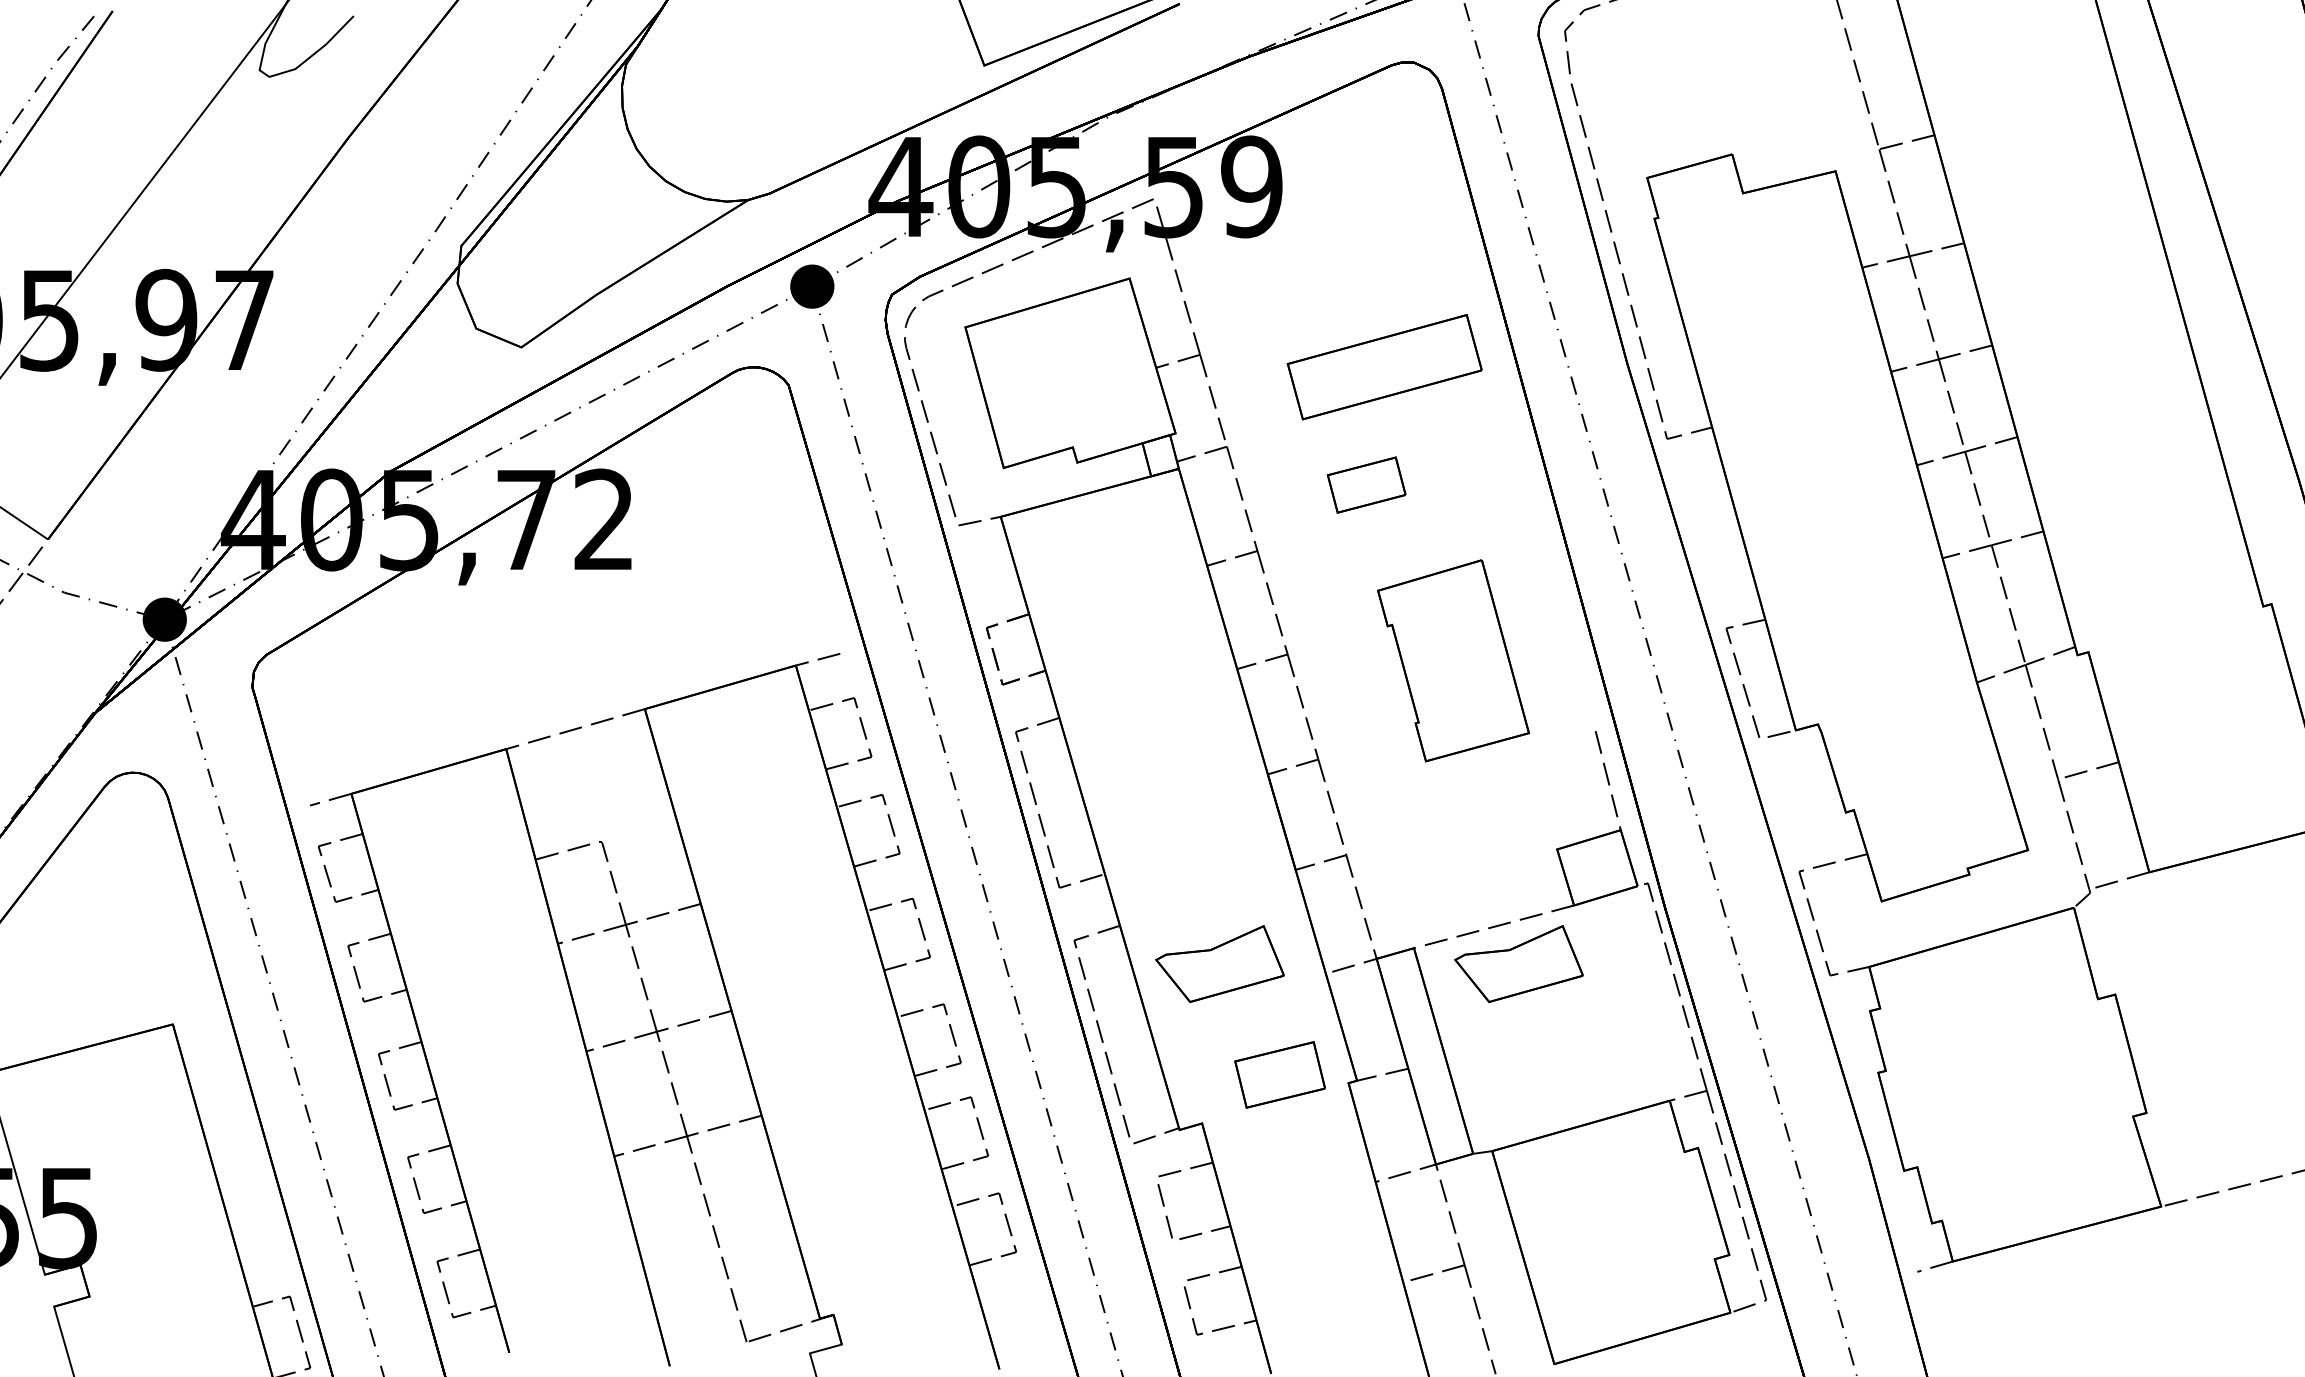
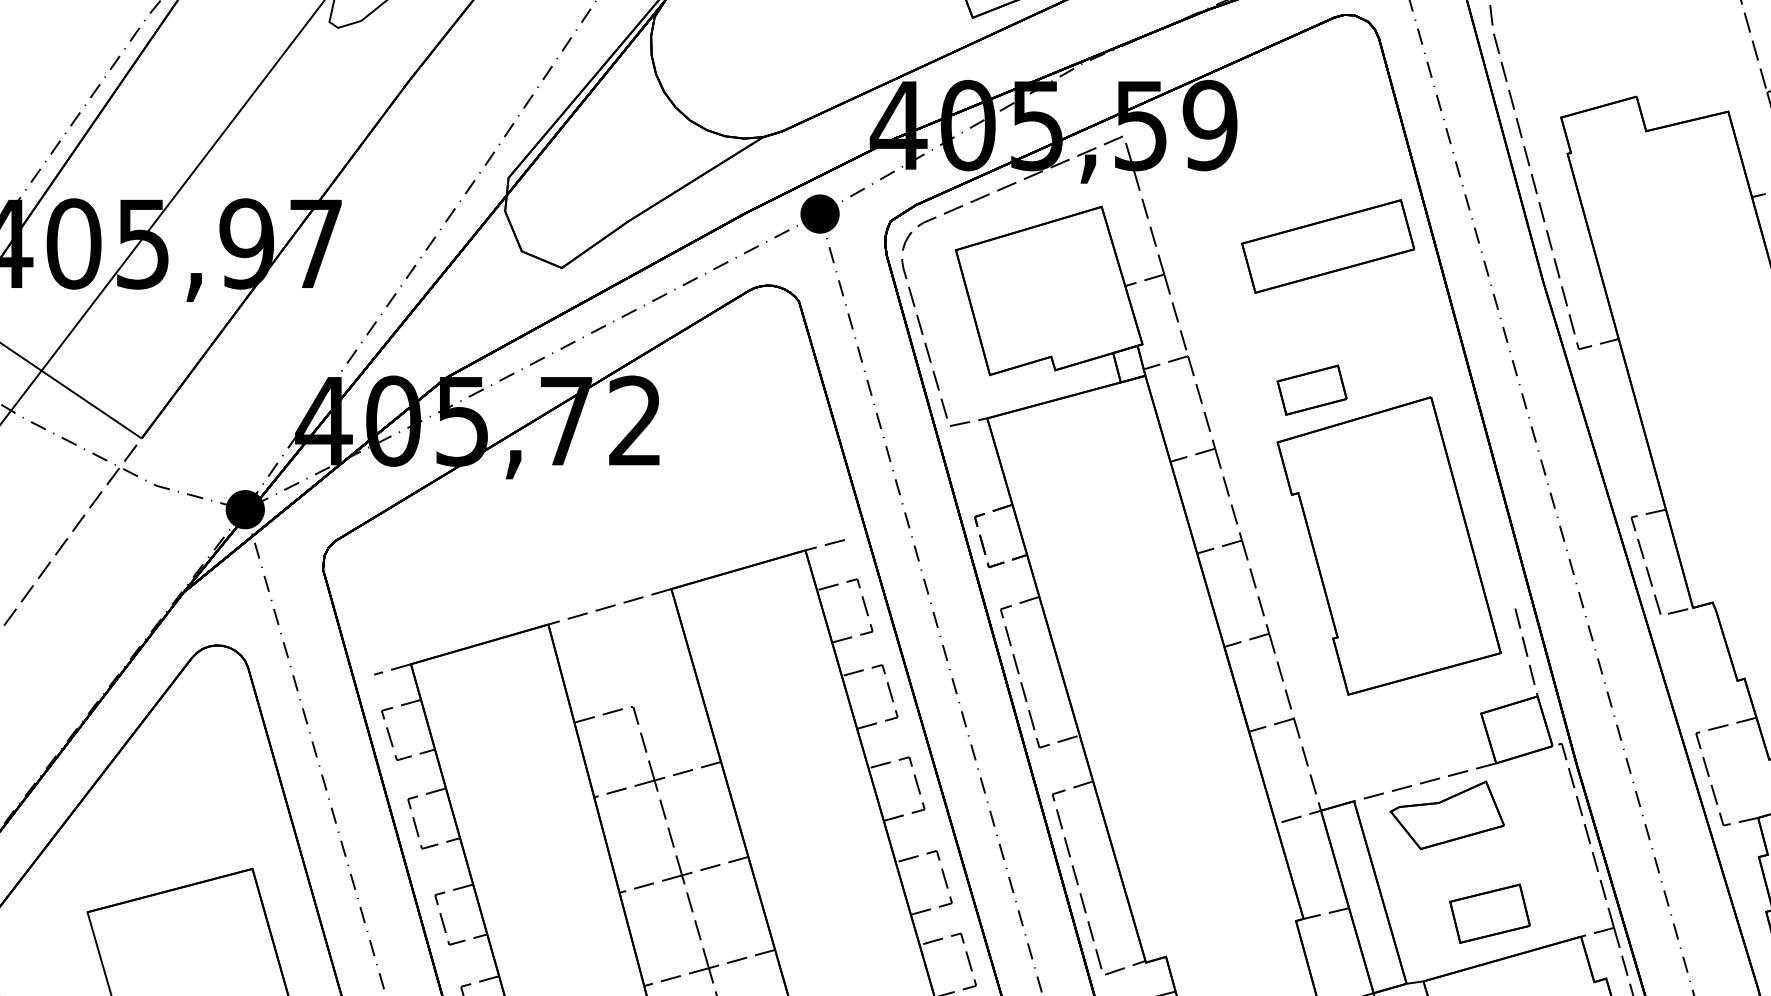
part: (1384, 367) -> (1327, 246), moved
part: (1453, 660) -> (1389, 545), size x1.67
part: (1219, 963) -> (1181, 814), removed
part: (1279, 1074) -> (1489, 913), moved

